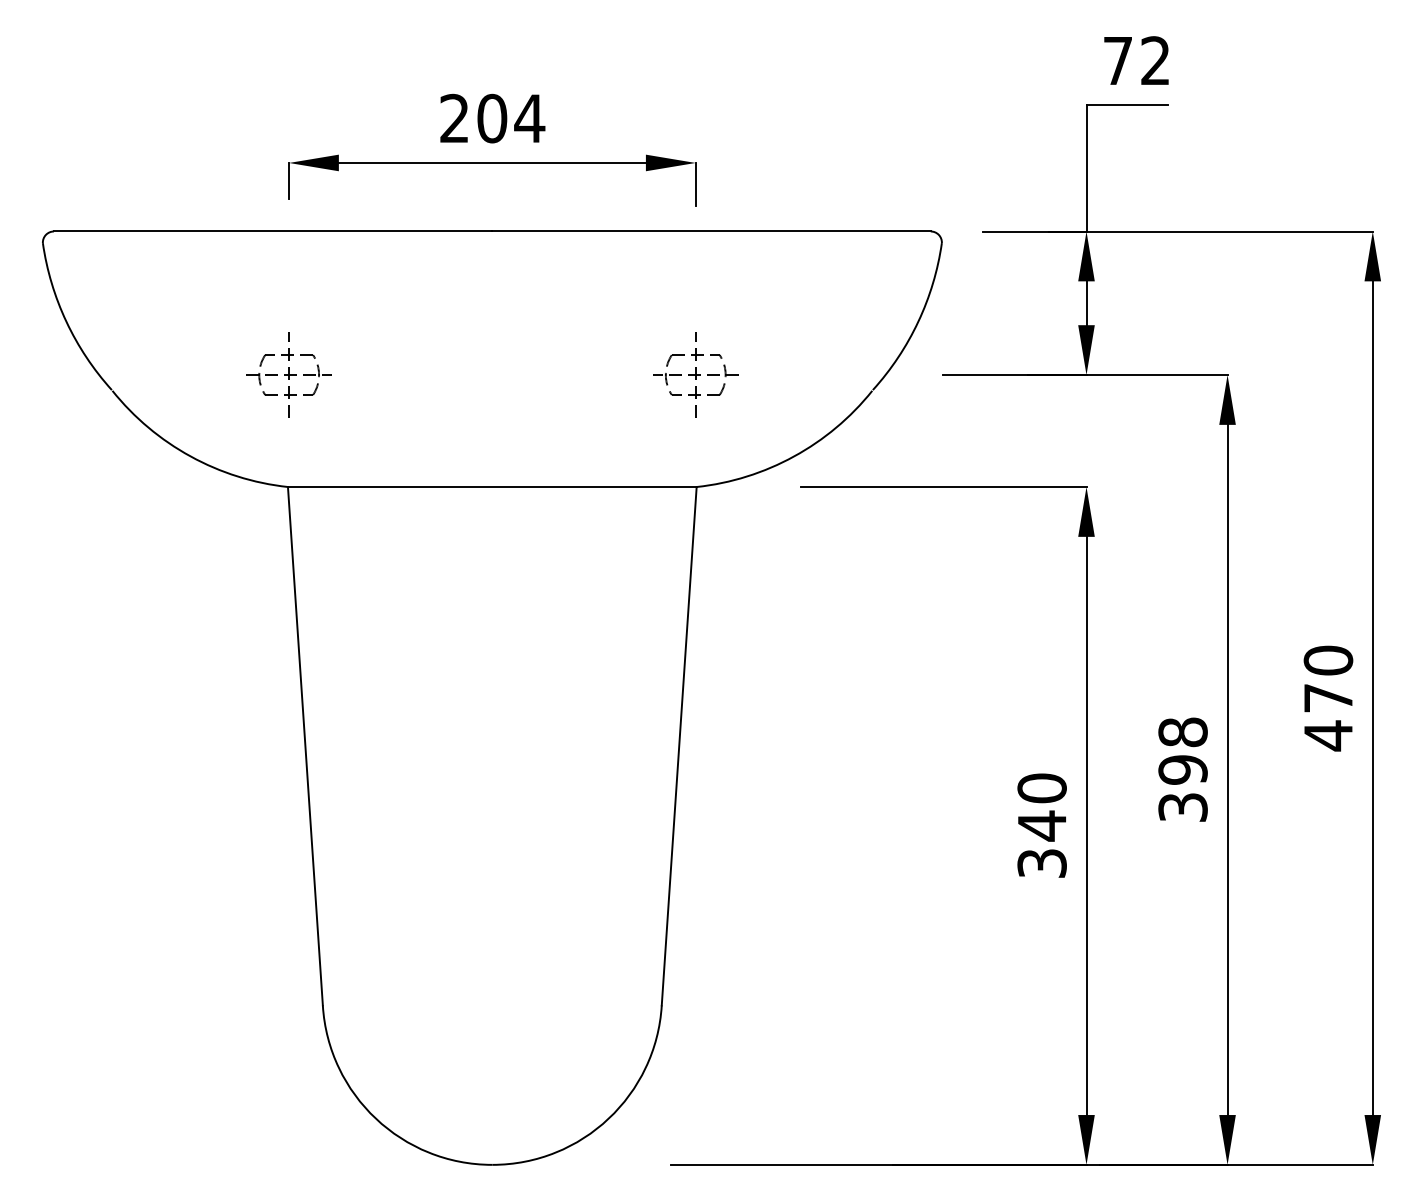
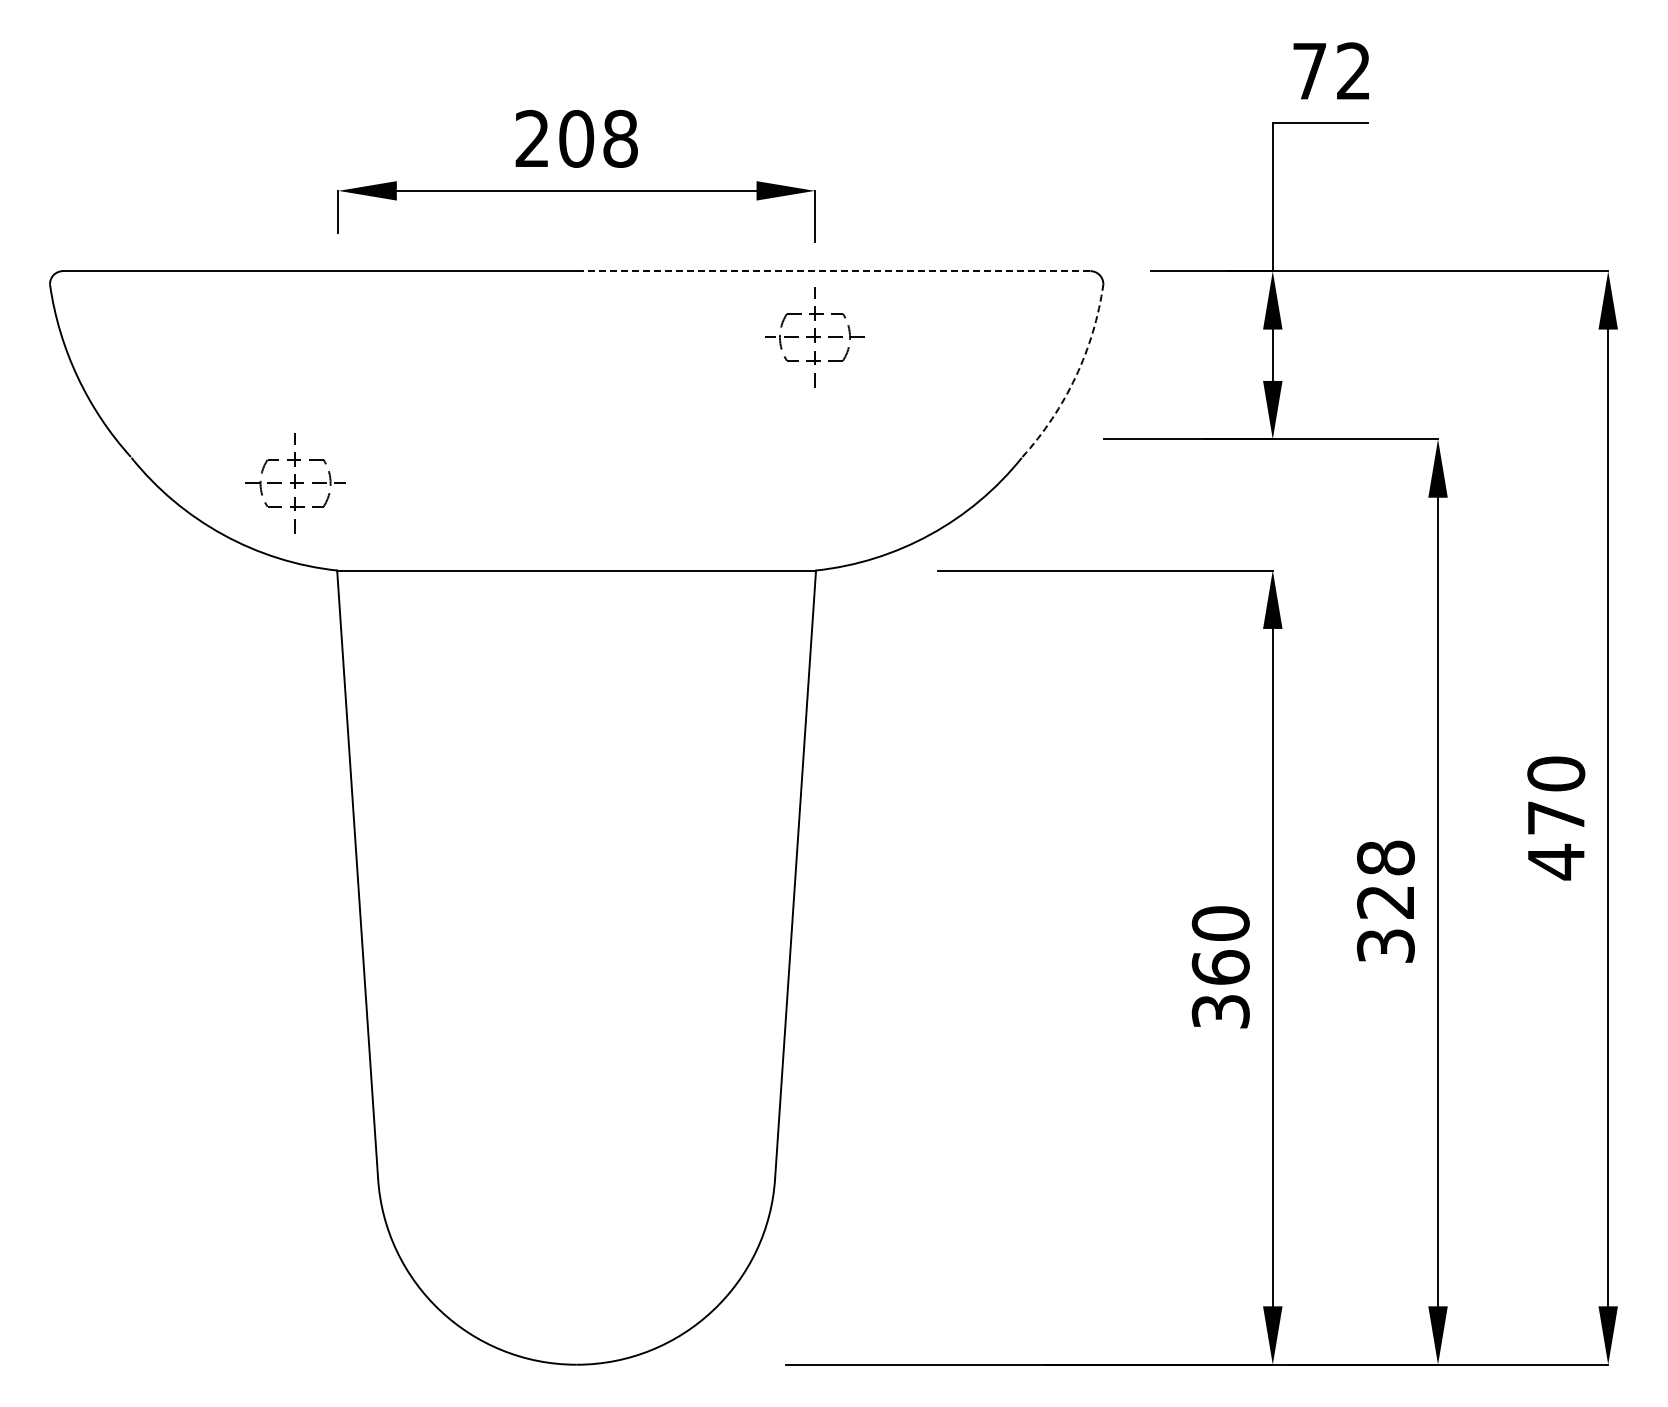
text: (529, 118) -> (620, 138), 204 -> 208
line: (711, 231) -> (833, 271), solid -> dashed
arc: (918, 321) -> (1075, 376), solid -> dashed
part: (289, 375) -> (295, 483), moved
part: (695, 375) -> (814, 337), moved
text: (1182, 769) -> (1385, 901), 398 -> 328
text: (1041, 825) -> (1220, 967), 340 -> 360

